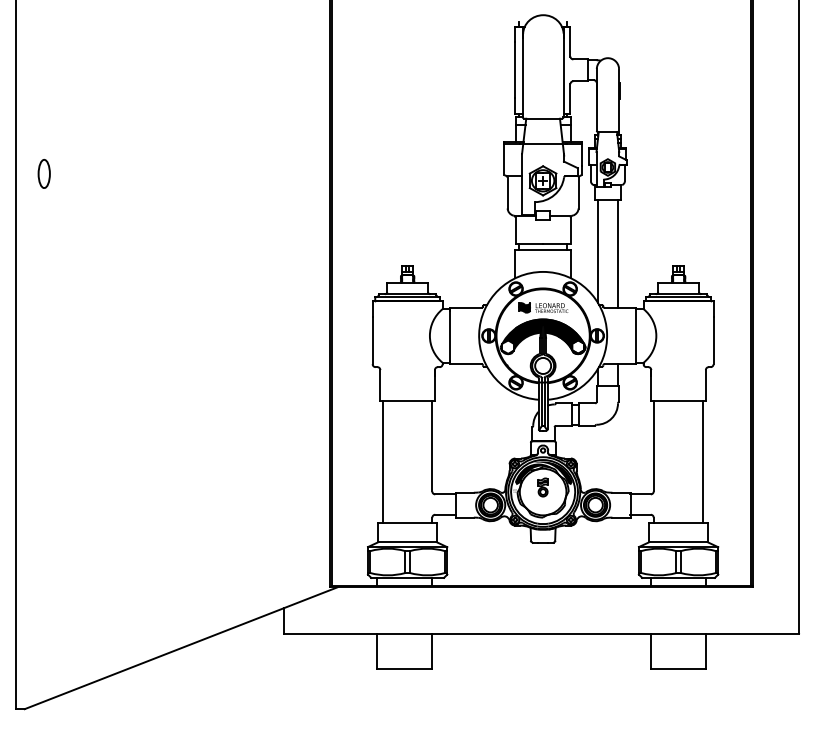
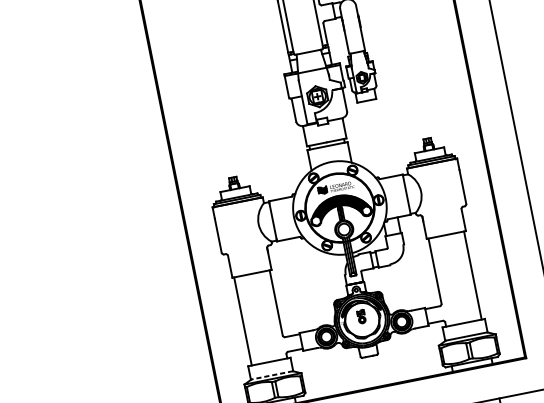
line: (597, 251) -> (366, 139), removed
line: (618, 253) -> (382, 138), removed
line: (407, 542) -> (272, 375), solid -> dashed

